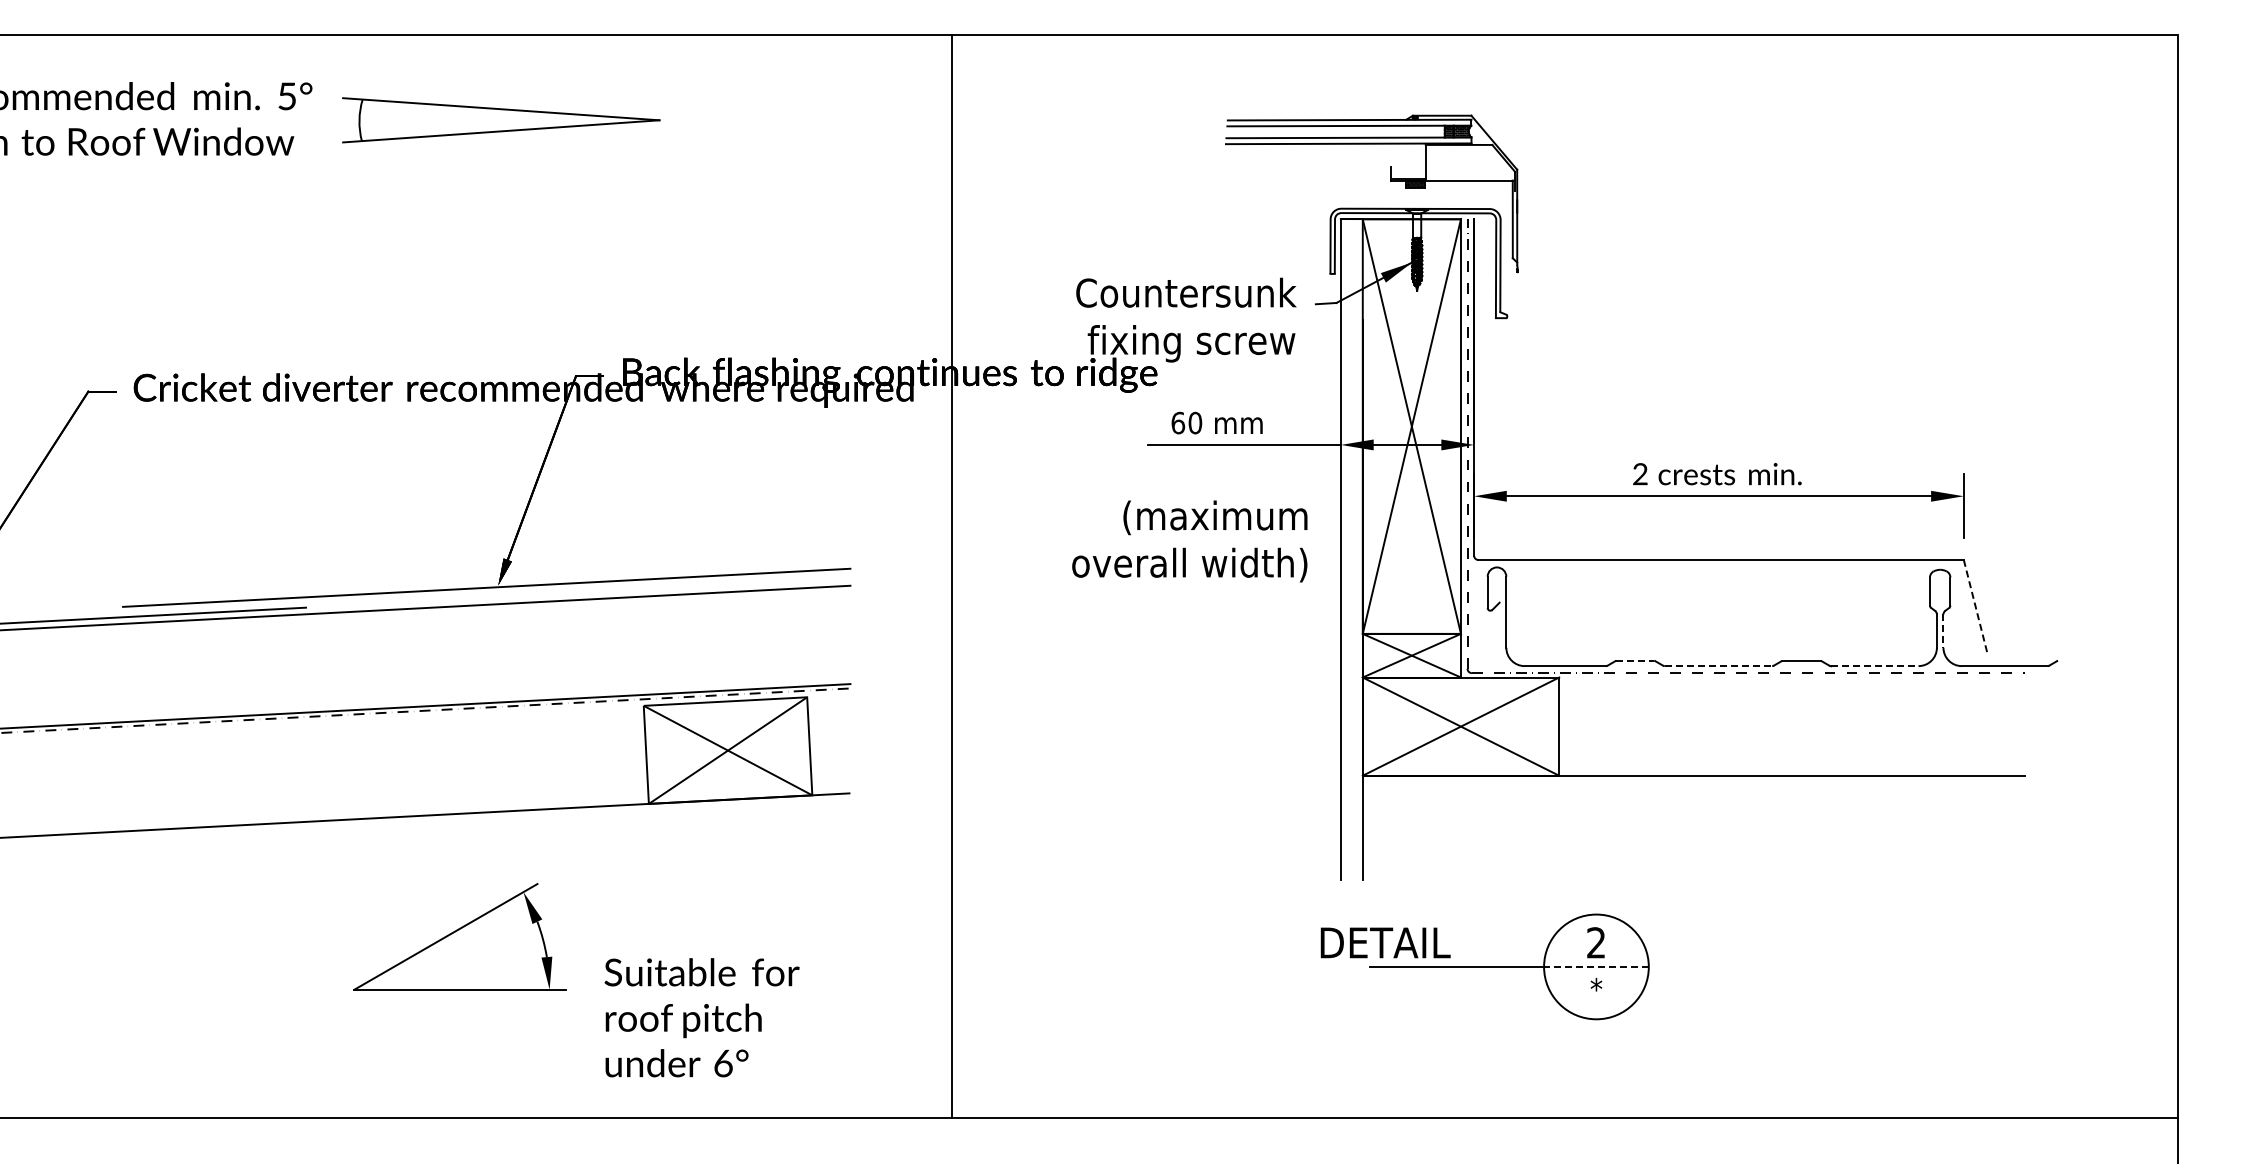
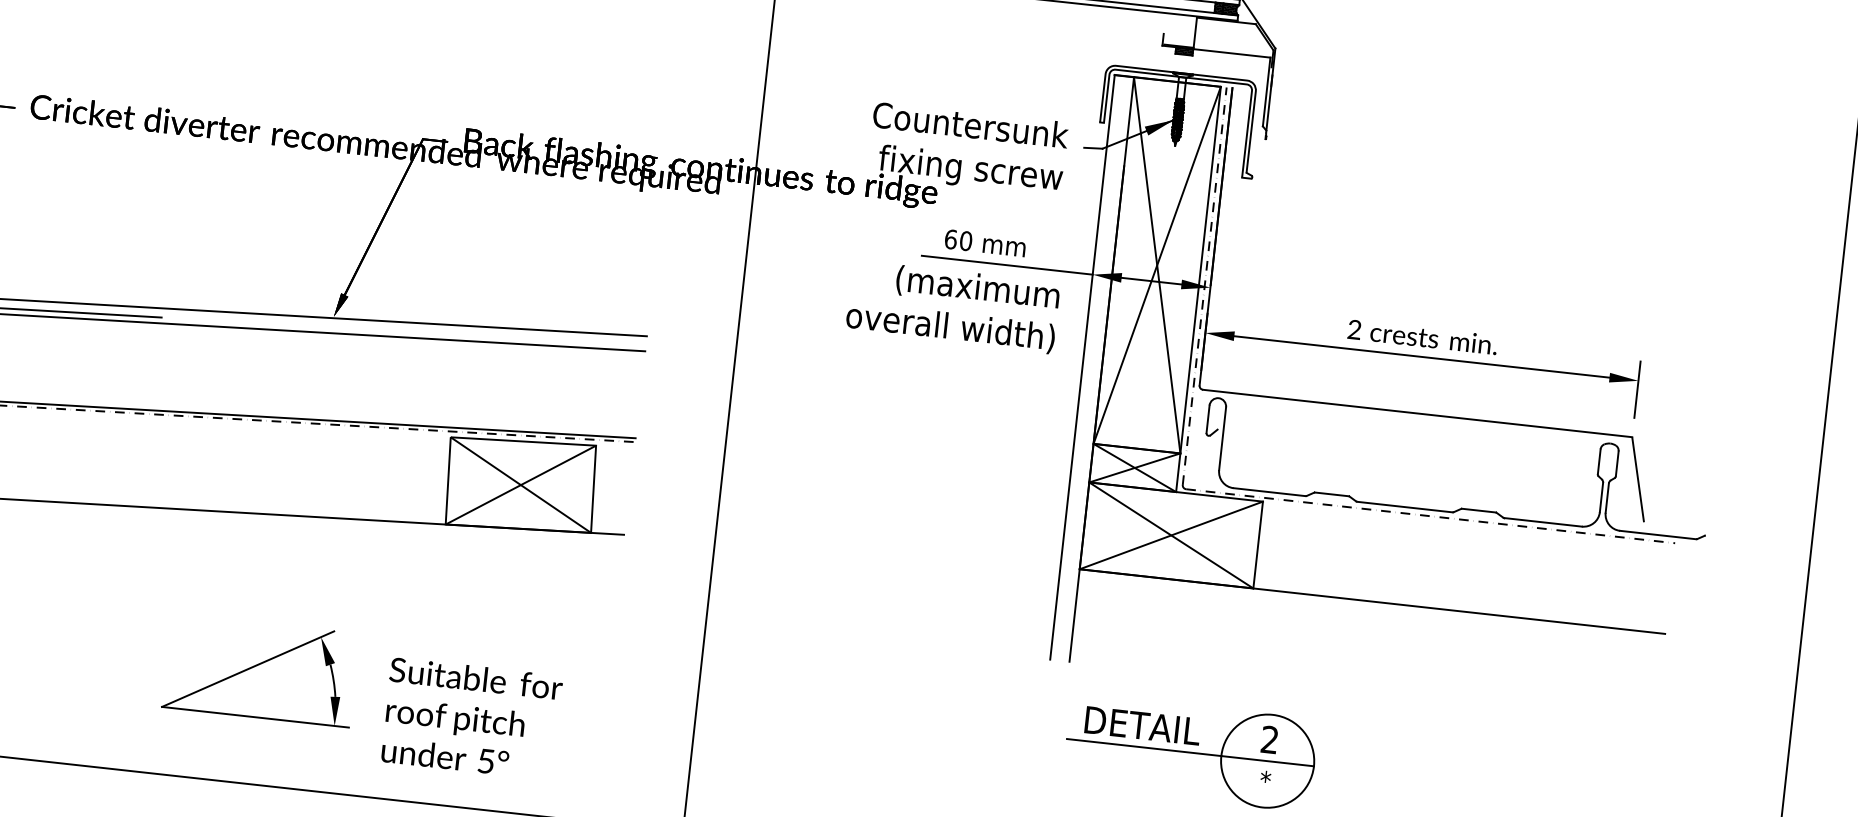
text: (1189, 541) -> (952, 307), moved
line: (1975, 607) -> (1637, 480), dashed -> solid
line: (1943, 631) -> (1607, 498), dashed -> solid
line: (1635, 660) -> (1332, 494), dashed -> solid
line: (1718, 666) -> (1404, 507), dashed -> solid
line: (1874, 666) -> (1542, 522), dashed -> solid
part: (459, 936) -> (260, 670), moved
text: (1385, 942) -> (1142, 725), moved
line: (1595, 966) -> (1266, 760), dashed -> solid
text: (723, 1063) -> (486, 761), 6° -> 5°

